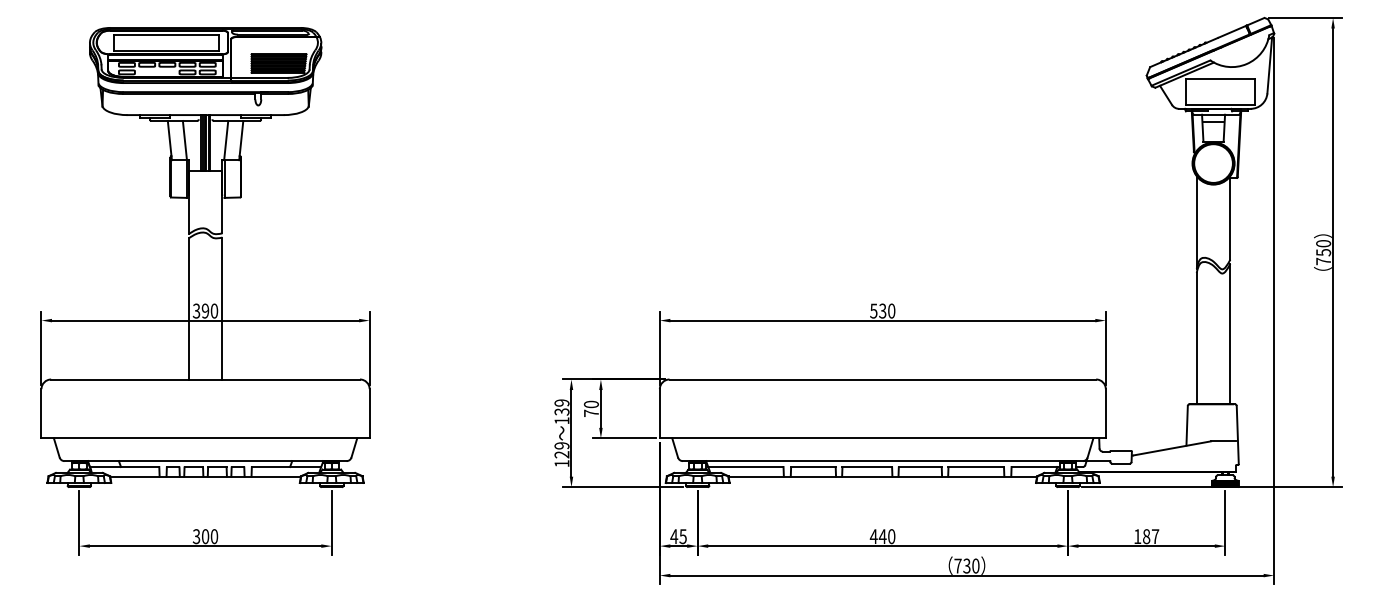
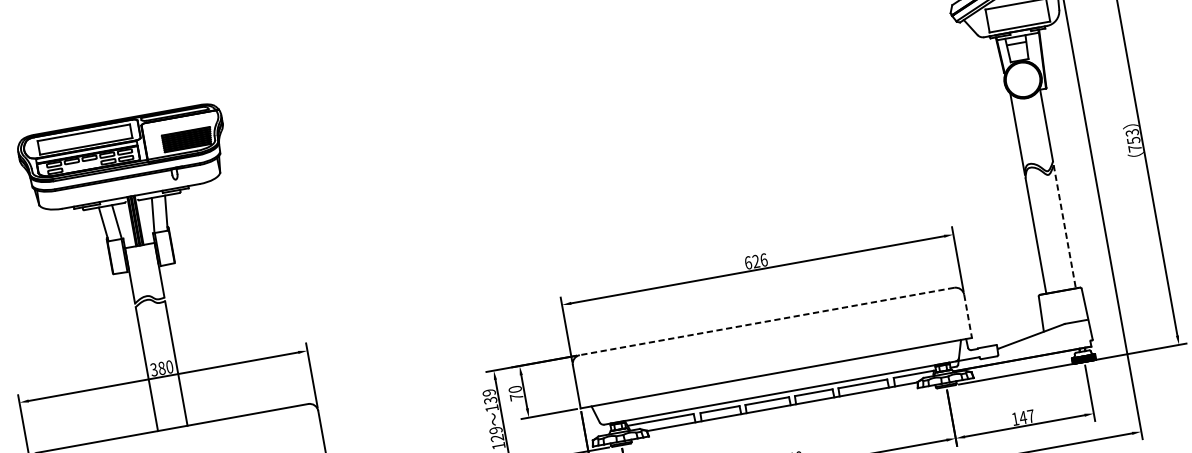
text: (1323, 243) -> (1132, 132), 750 -> 753
text: (205, 310) -> (161, 367), 390 -> 380
text: (882, 310) -> (755, 261), 530 -> 626
line: (1230, 334) -> (1064, 227), solid -> dashed
line: (882, 379) -> (766, 321), solid -> dashed
line: (1105, 413) -> (967, 316), solid -> dashed
text: (1146, 536) -> (1023, 417), 187 -> 147

